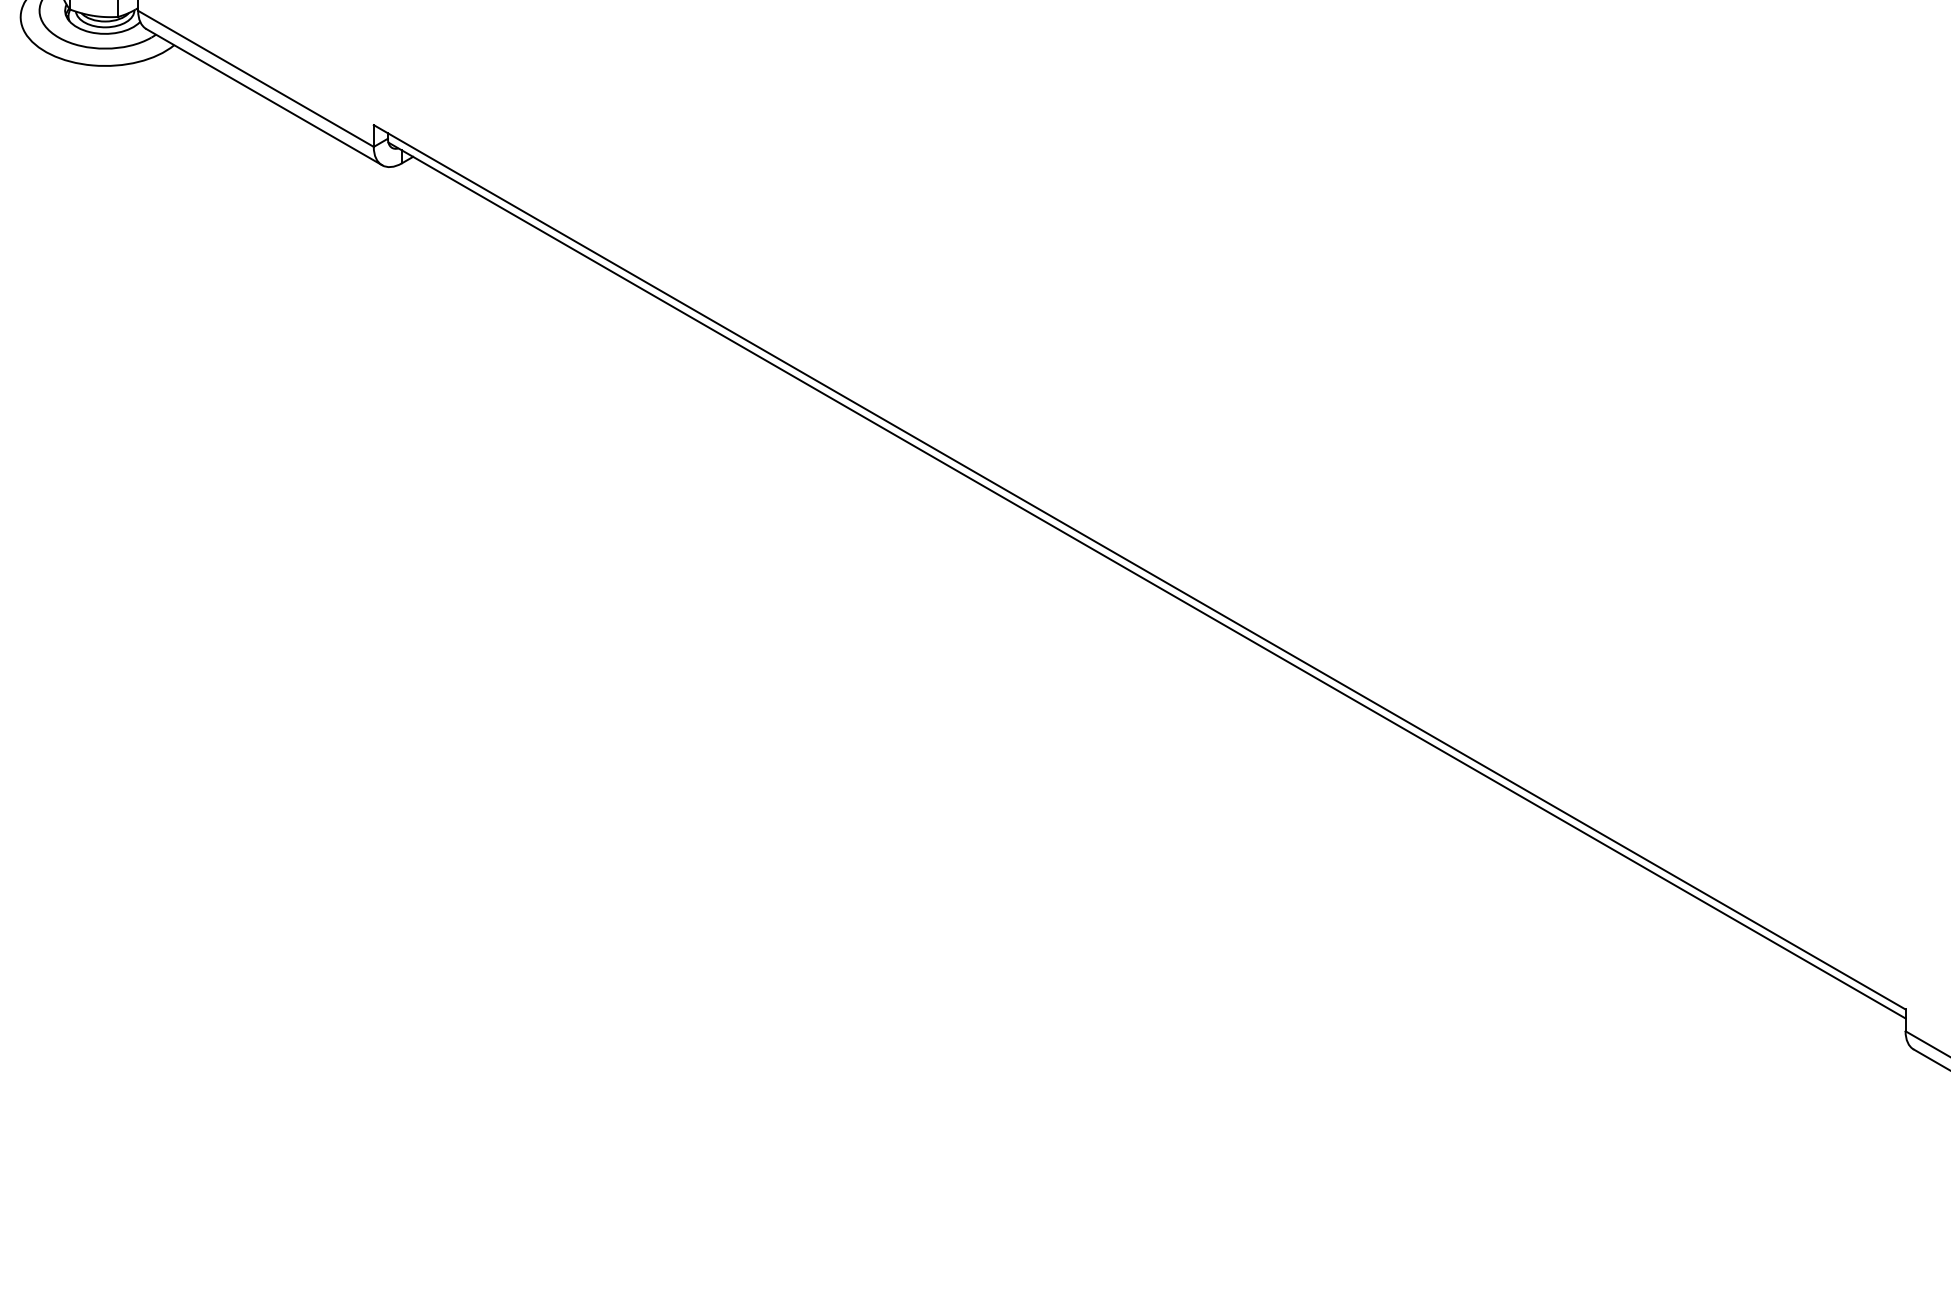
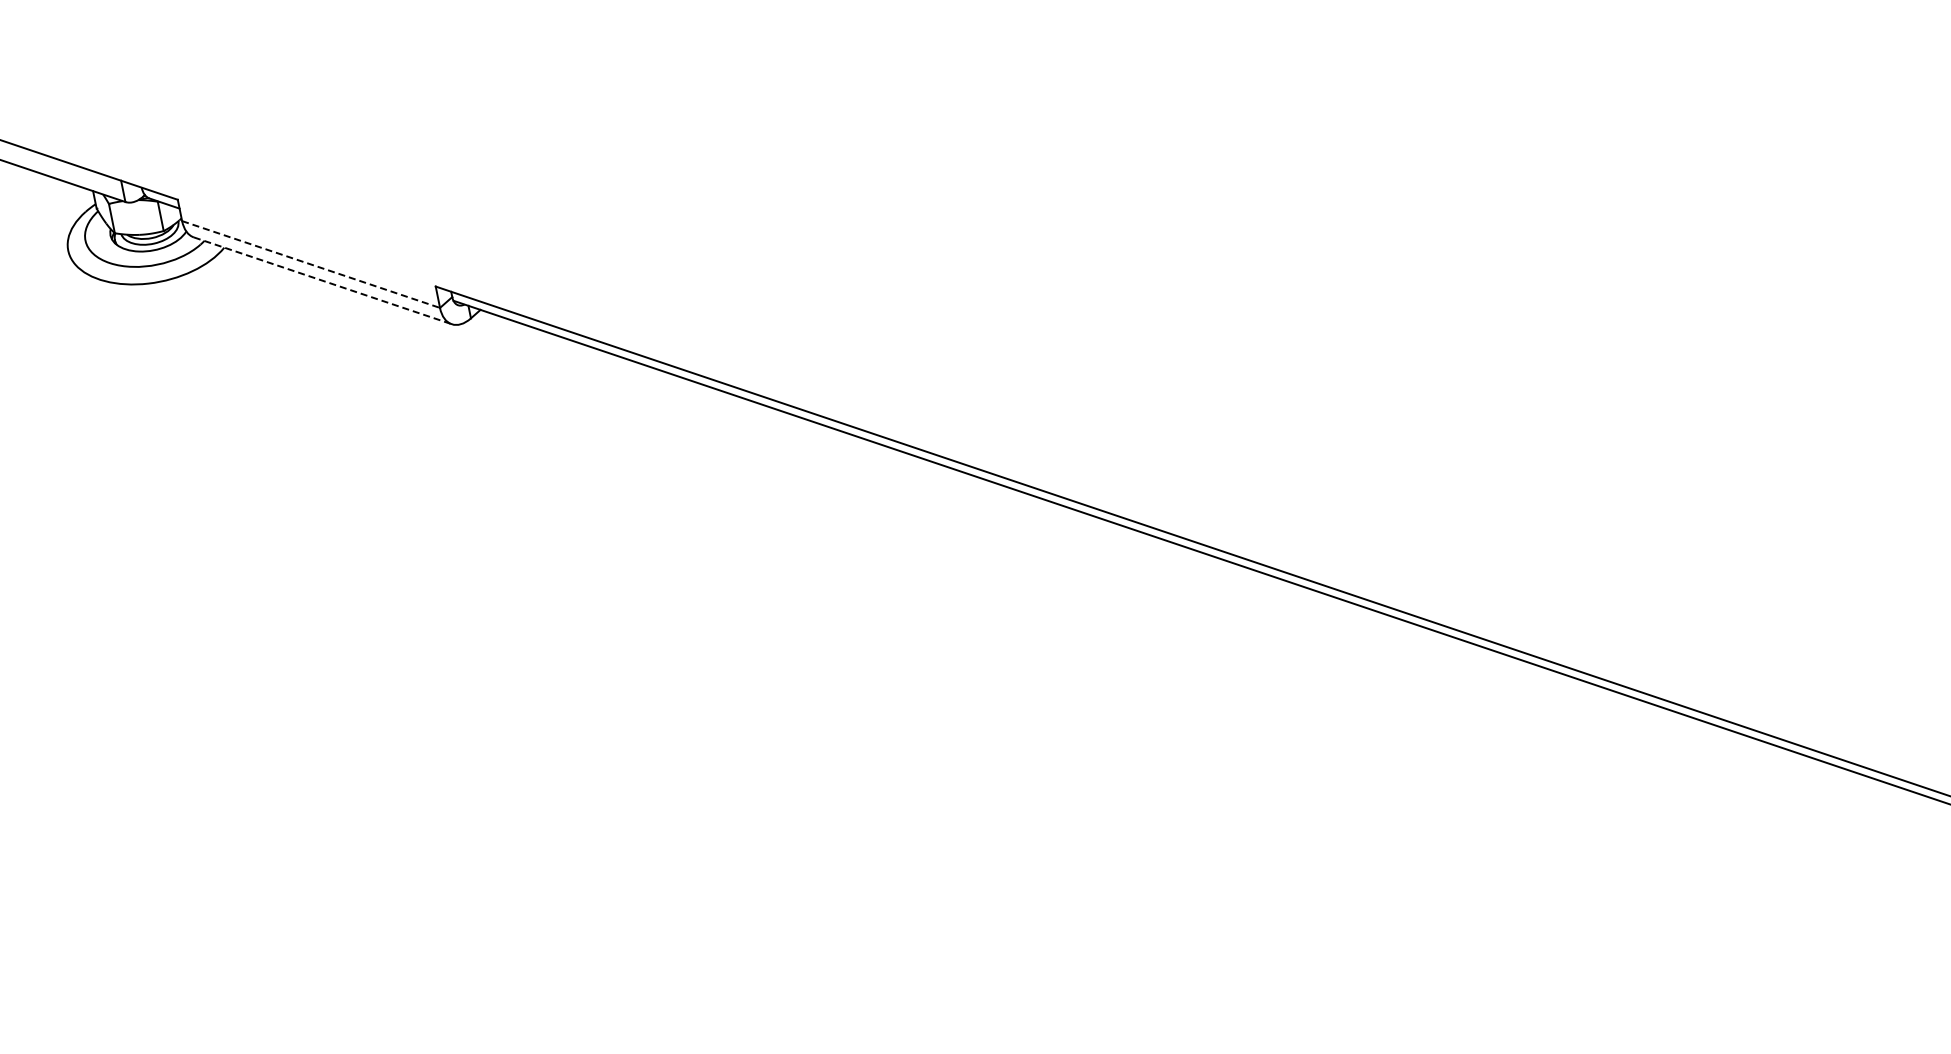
line: (256, 79) -> (311, 265), solid -> dashed
line: (264, 97) -> (323, 281), solid -> dashed

